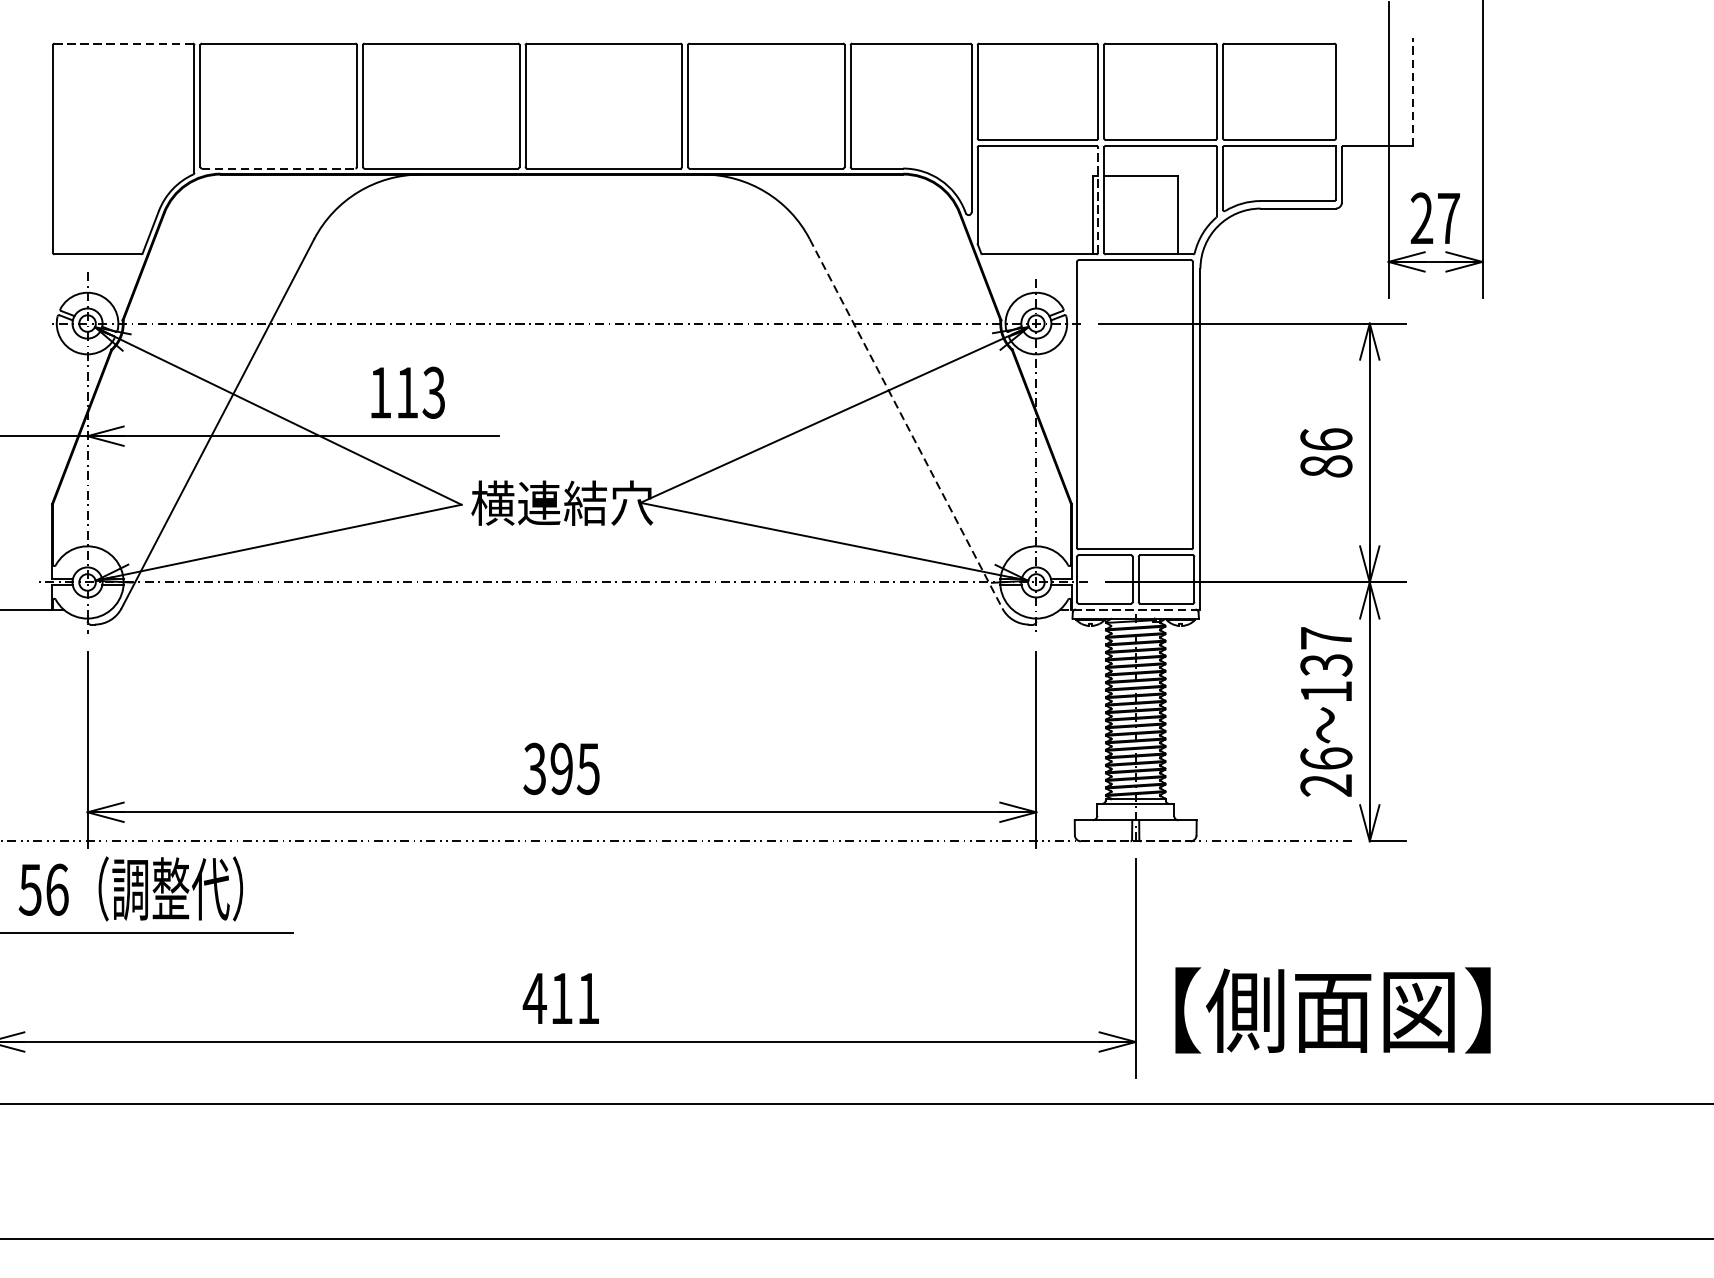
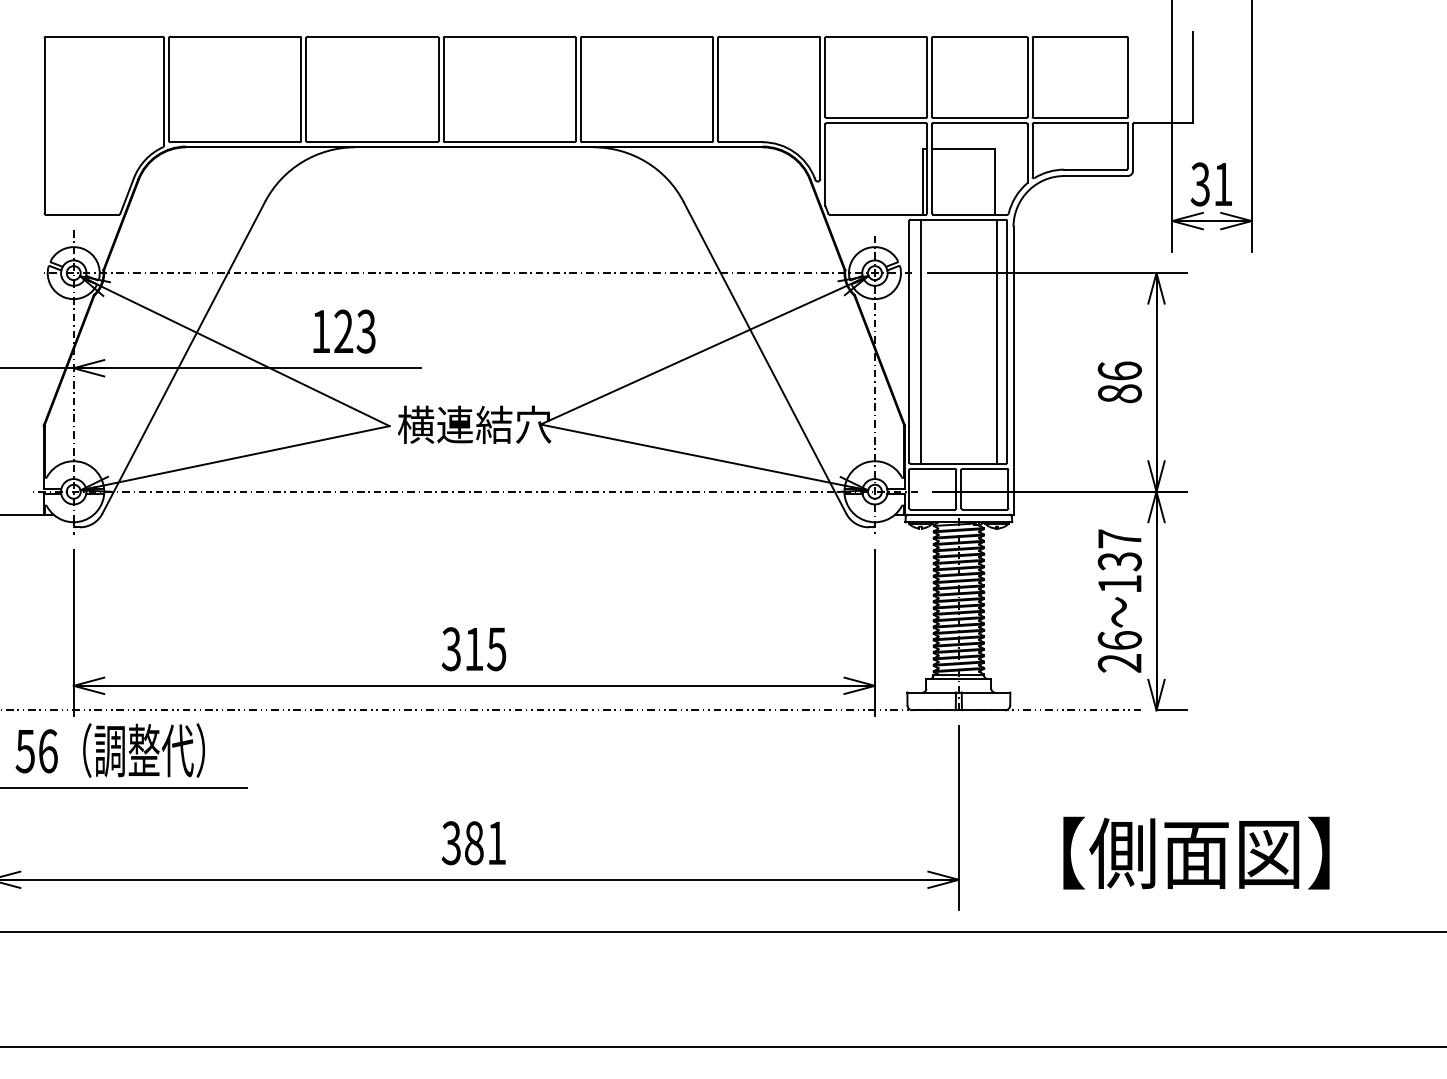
line: (122, 43) -> (103, 36), dashed -> solid
line: (1412, 91) -> (1192, 77), dashed -> solid
line: (279, 168) -> (235, 142), dashed -> solid
line: (1098, 199) -> (927, 168), dashed -> solid
text: (1434, 218) -> (1211, 184), 27 -> 31
text: (407, 391) -> (343, 330), 113 -> 123
line: (1091, 404) -> (921, 341), added
line: (1180, 404) -> (996, 341), added
line: (905, 423) -> (764, 357), dashed -> solid
line: (1130, 609) -> (954, 514), dashed -> solid
text: (560, 769) -> (473, 649), 395 -> 315
line: (1136, 841) -> (959, 710), dashed -> solid
text: (547, 998) -> (462, 843), 411 -> 381
text: (1333, 1009) -> (1196, 852), moved

